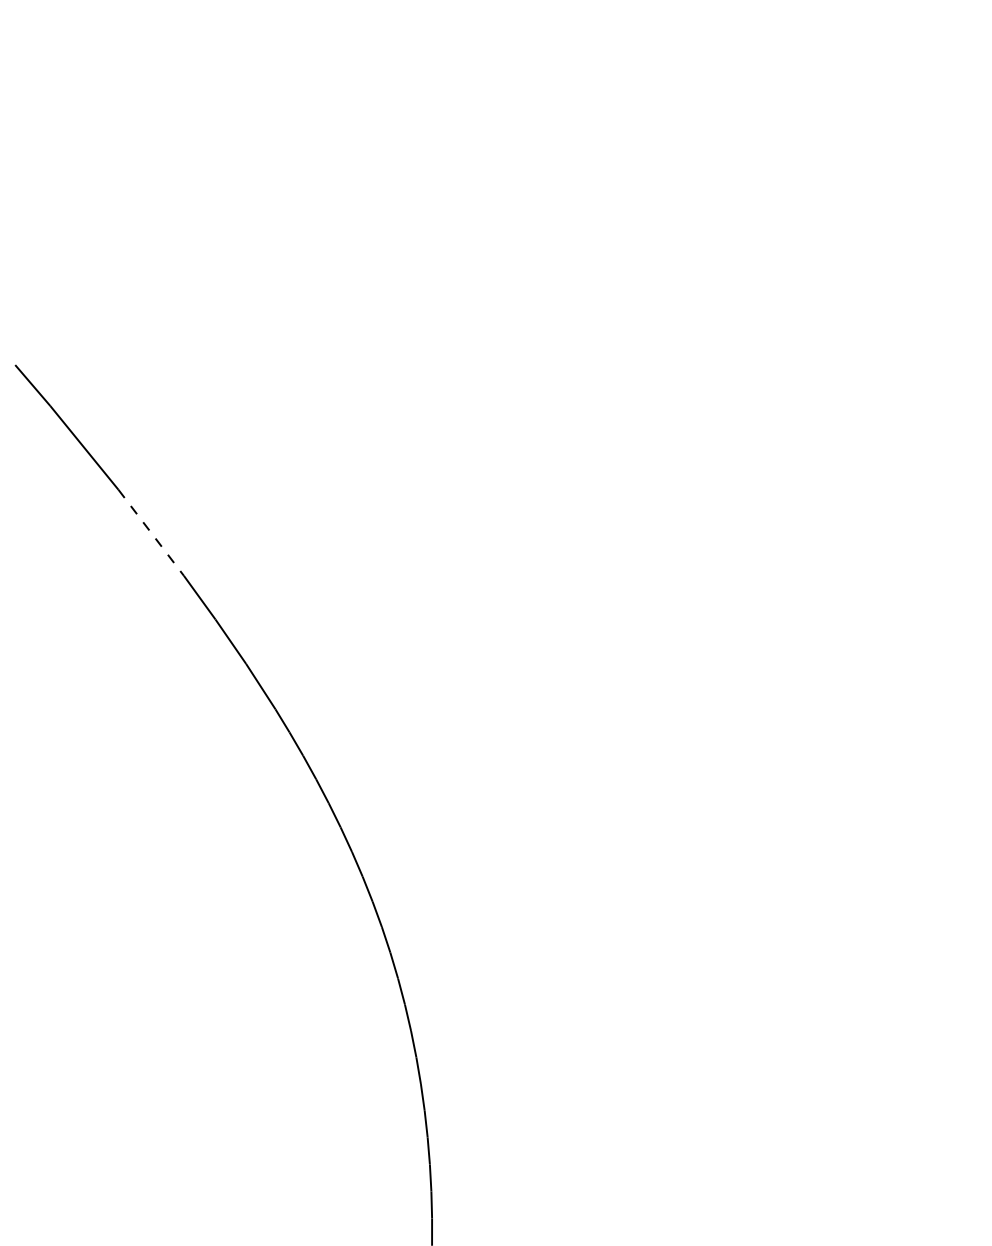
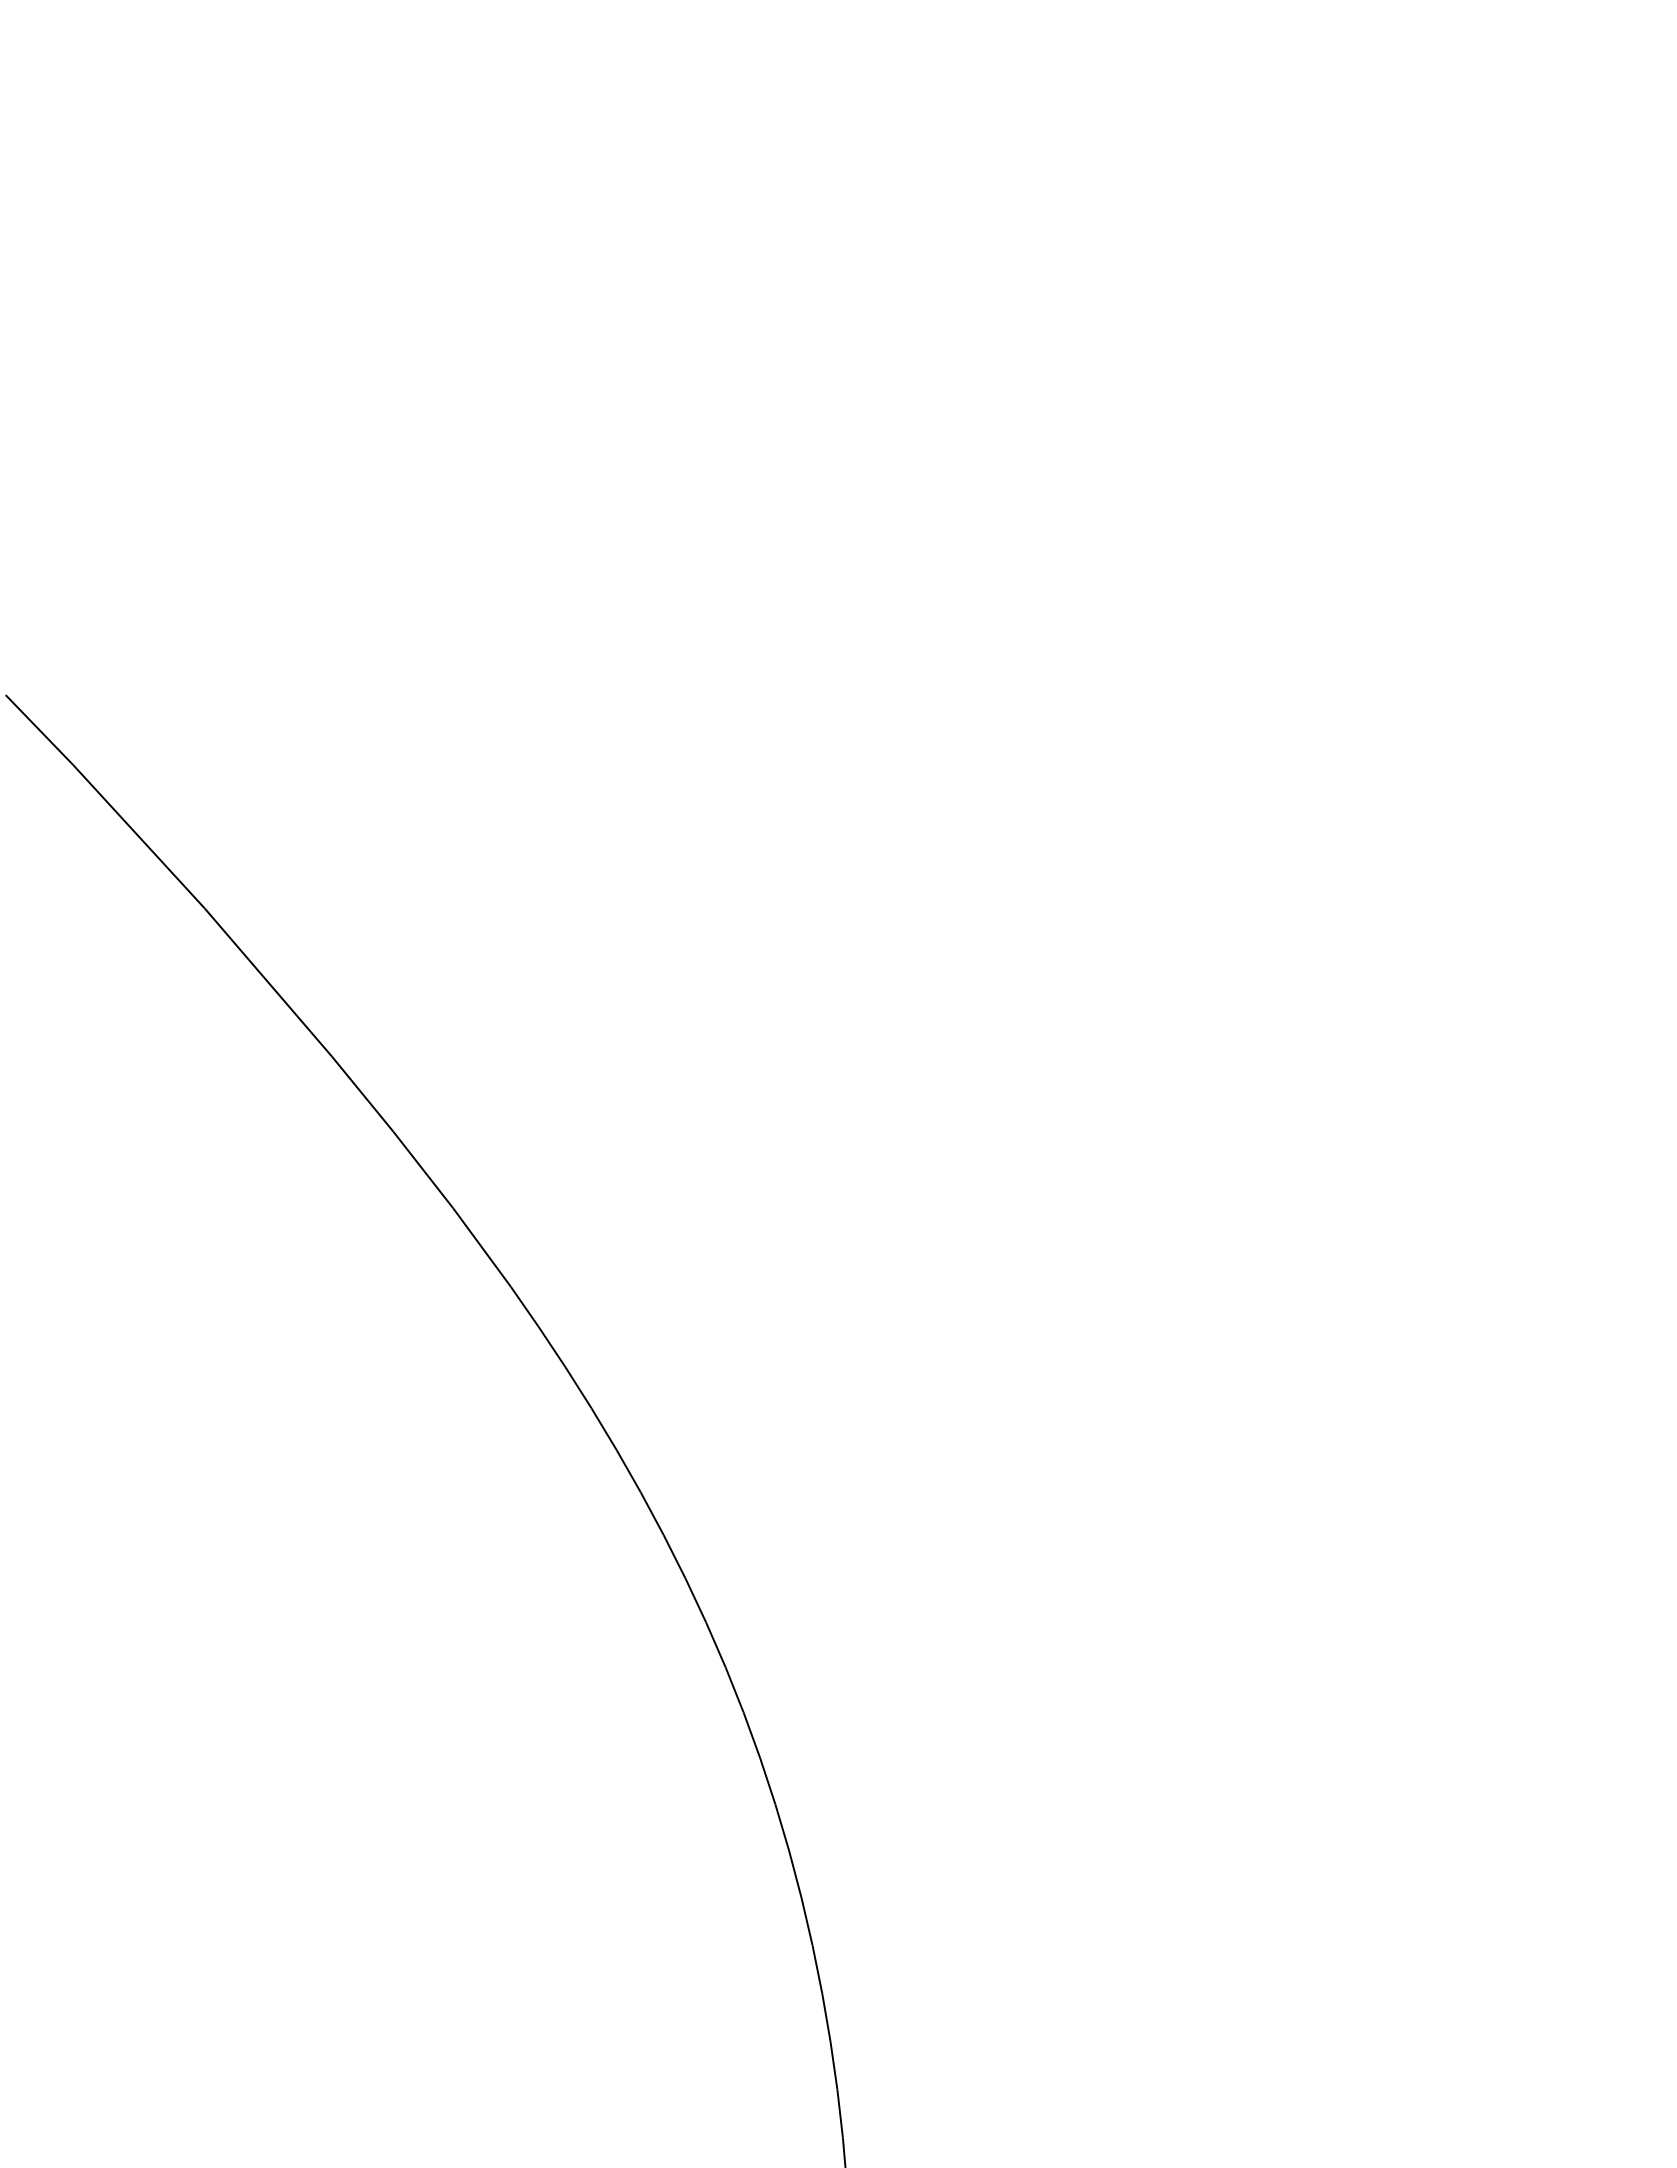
line: (151, 532) -> (268, 981), dashed -> solid

